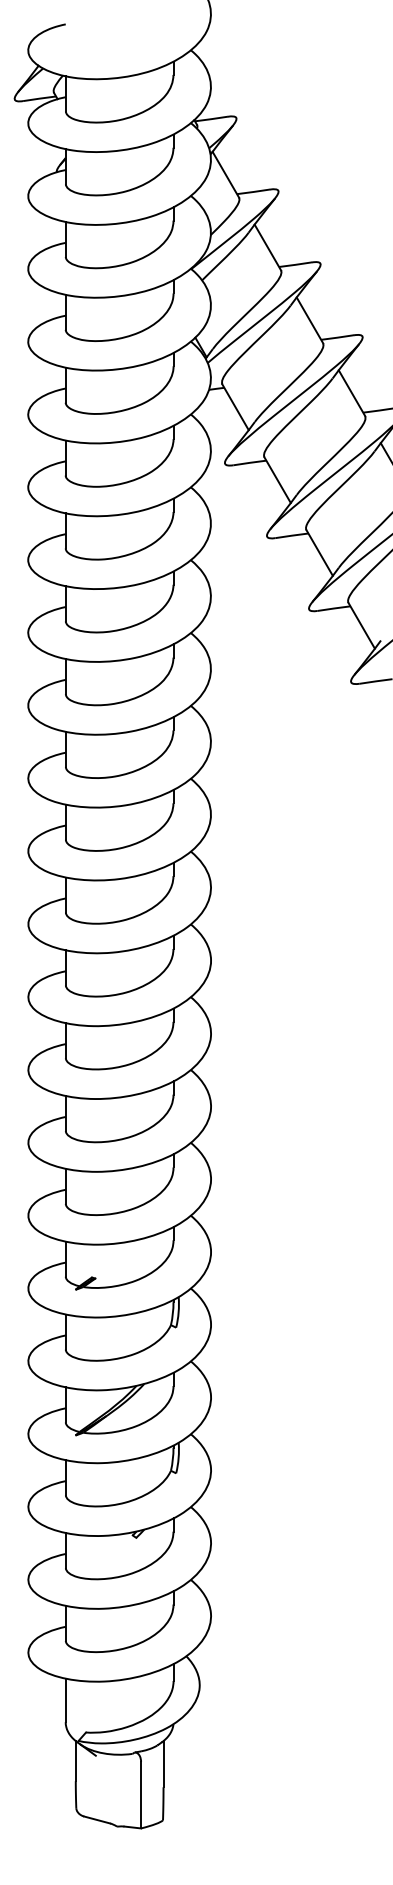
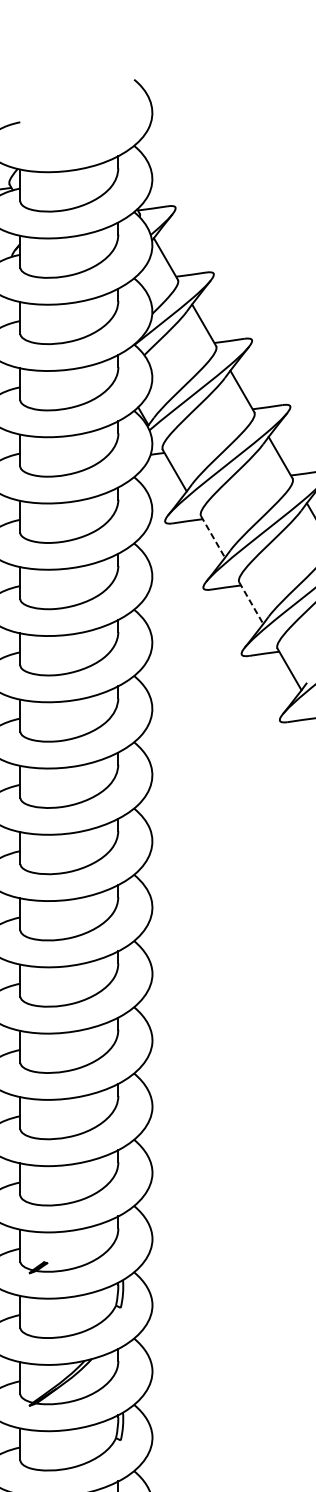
line: (277, 480) -> (212, 537), solid -> dashed
line: (319, 553) -> (251, 603), solid -> dashed

